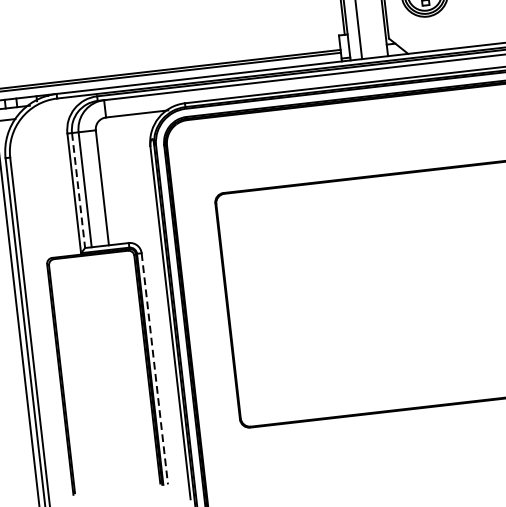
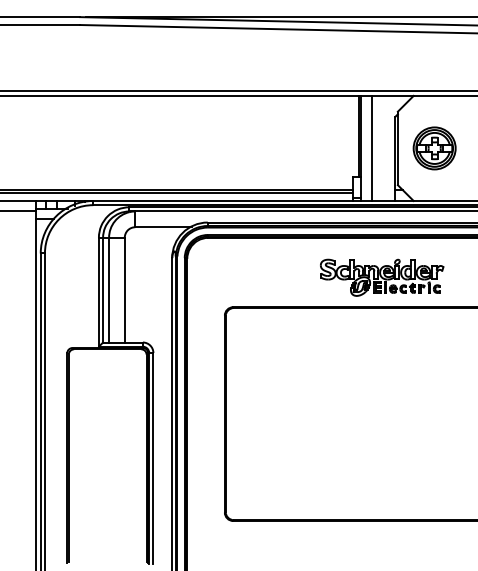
part: (383, 141) -> (382, 277), added
line: (79, 190) -> (103, 290), dashed -> solid
line: (154, 369) -> (153, 458), dashed -> solid

